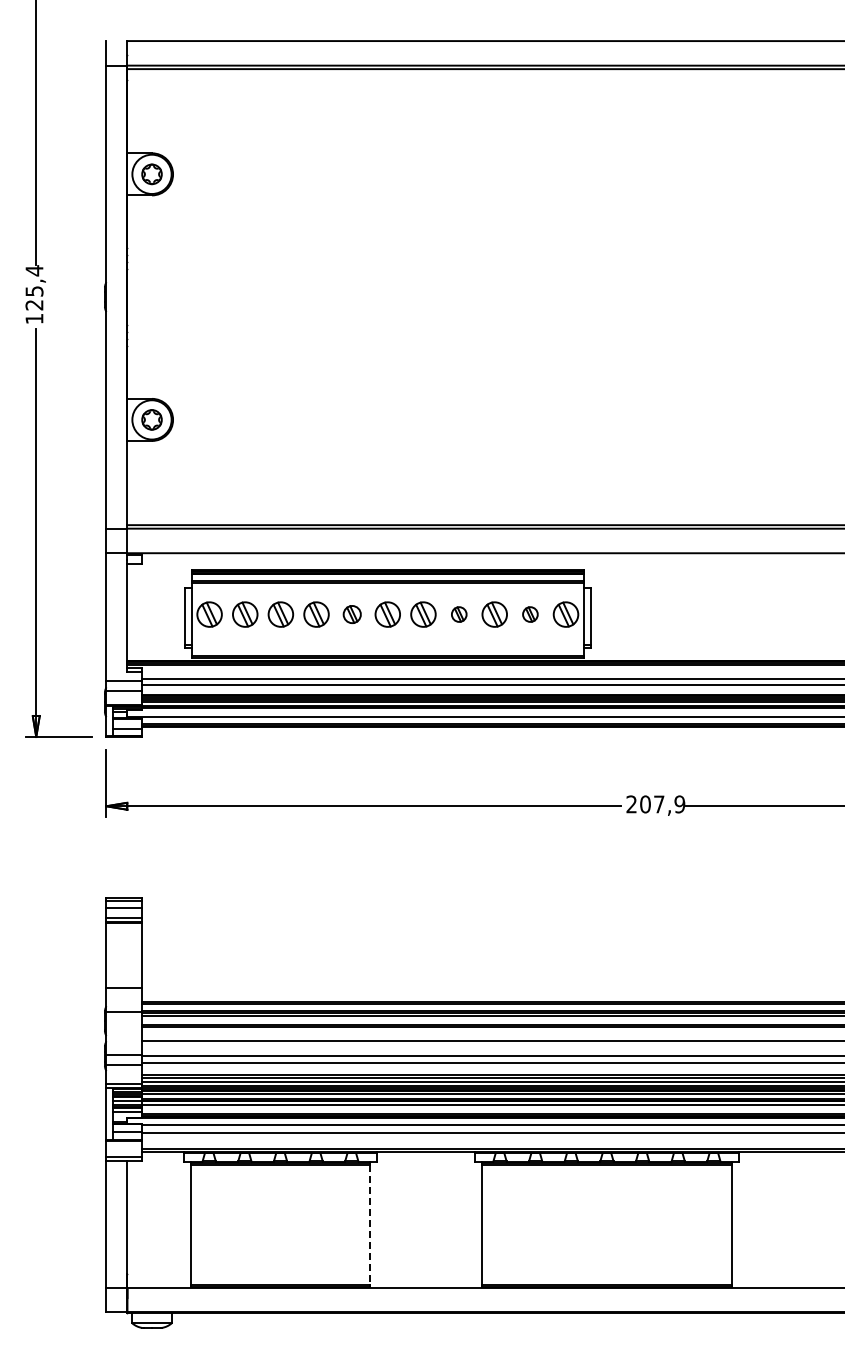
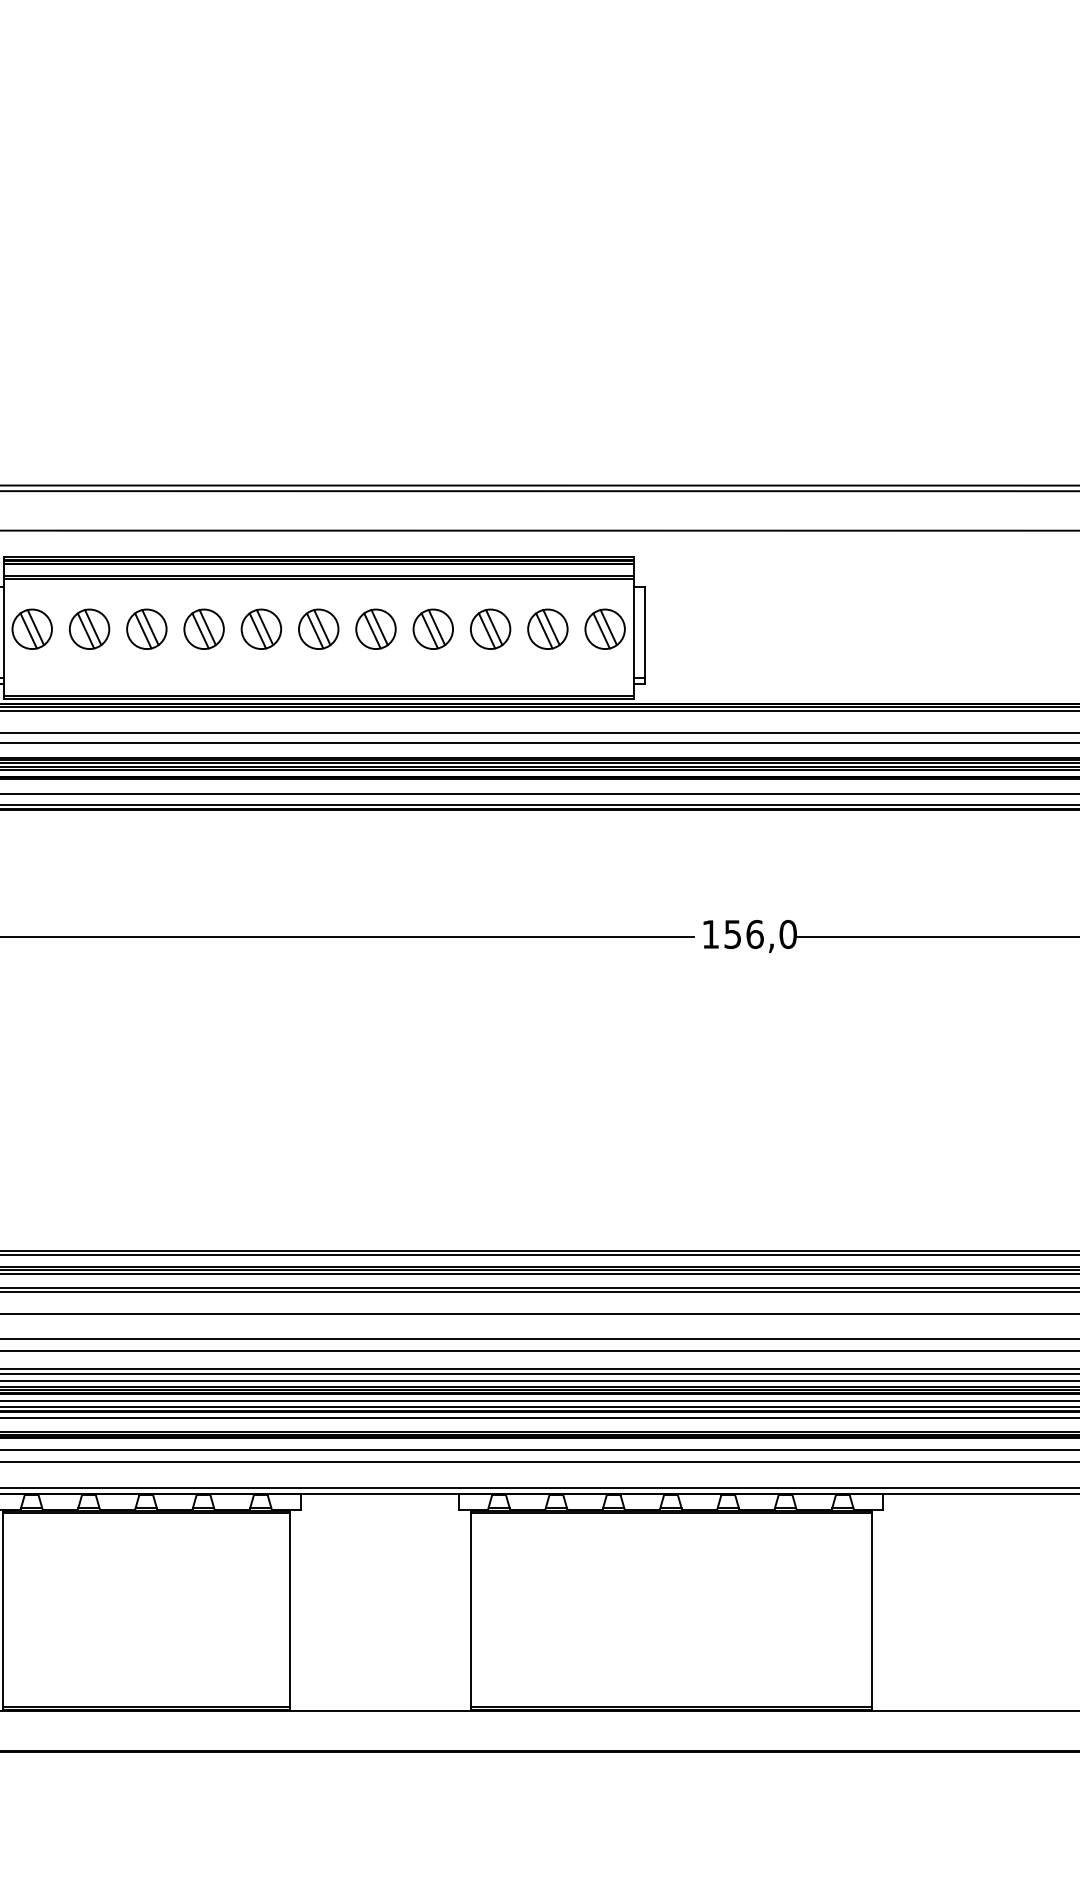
part: (352, 614) -> (261, 629), size x1.43
part: (459, 614) -> (433, 629), size x1.67
part: (530, 614) -> (548, 629), size x1.67
text: (655, 804) -> (749, 934), 207,9 -> 156,0
line: (369, 1225) -> (289, 1611), dashed -> solid

